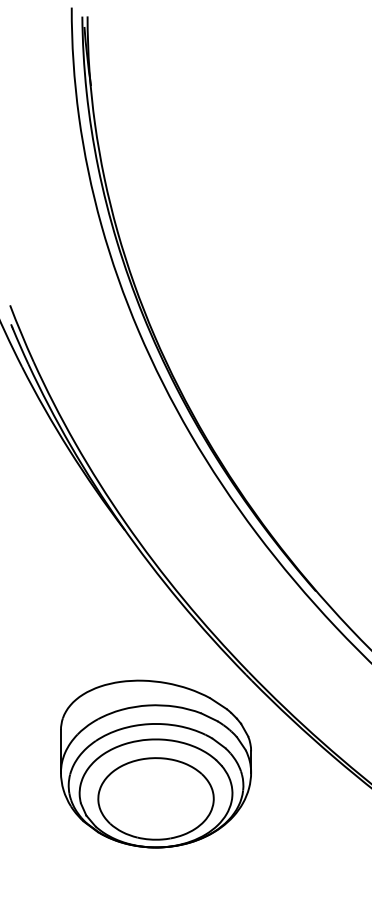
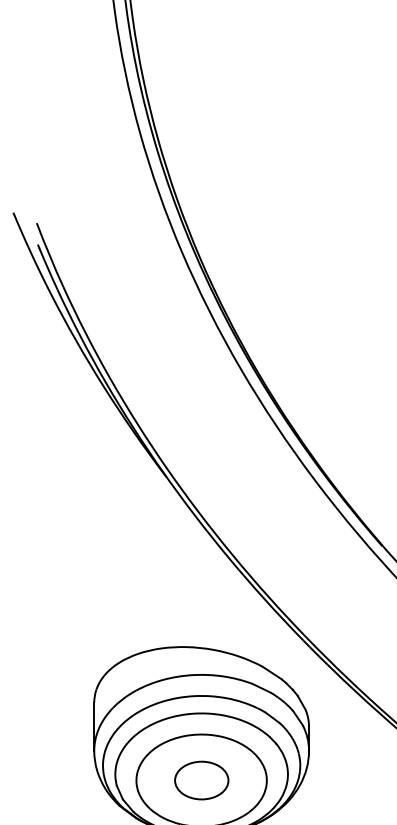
part: (155, 798) -> (201, 780), added

